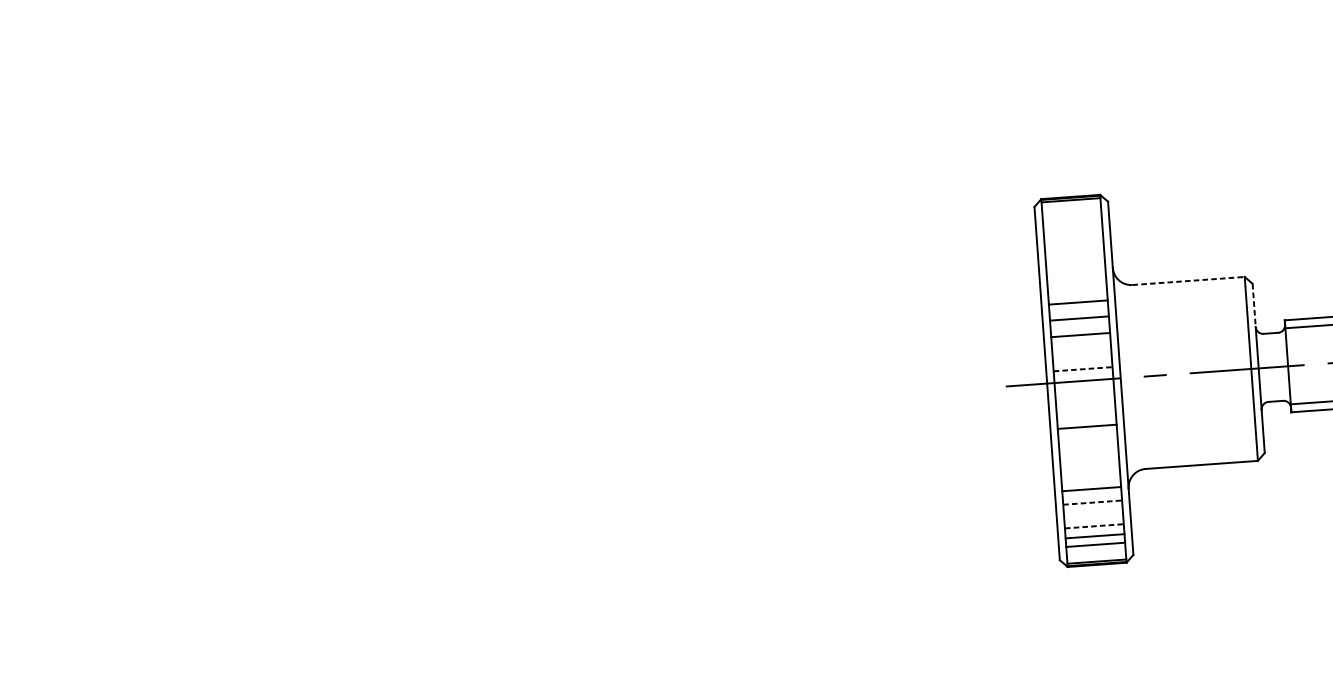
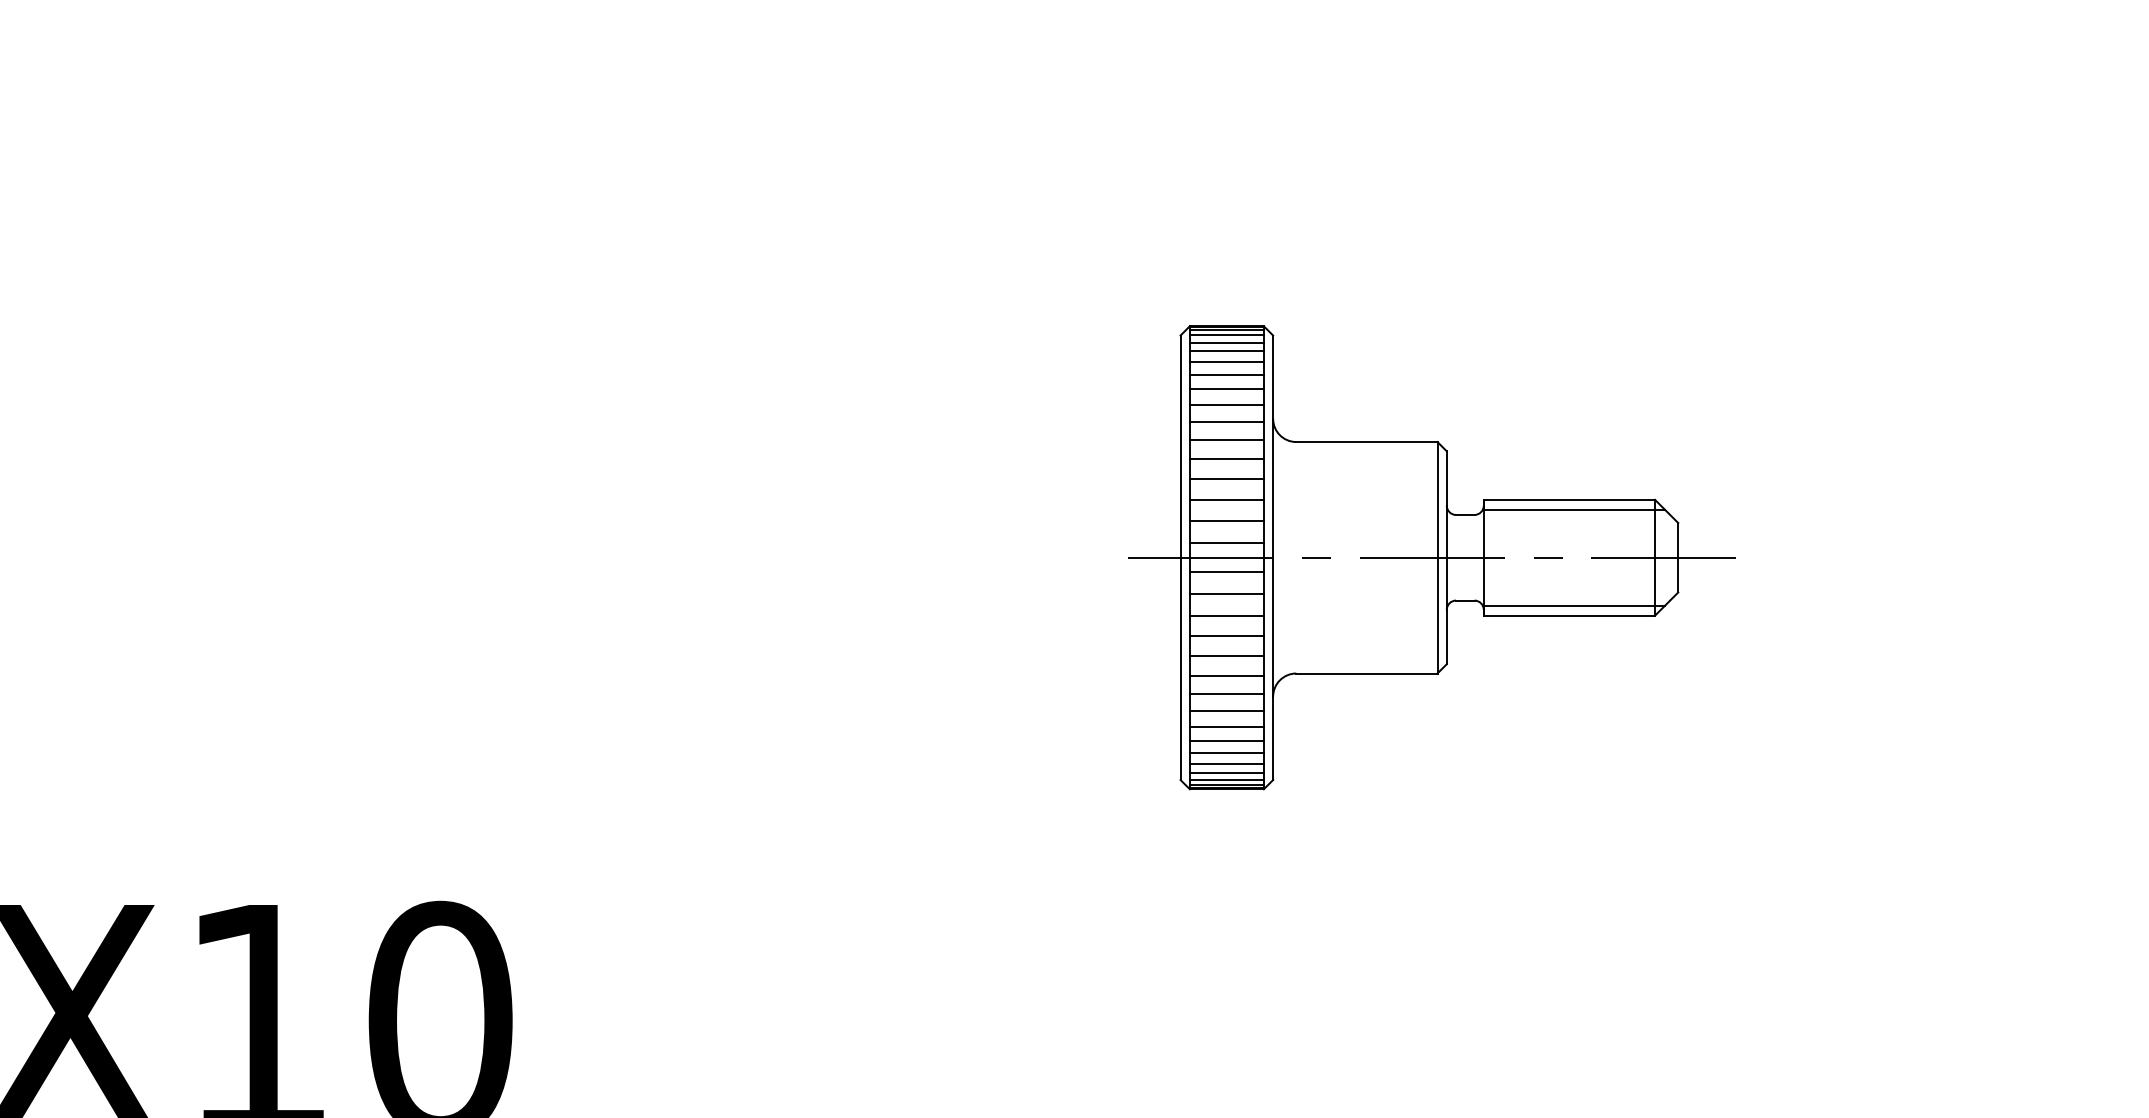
line: (1071, 204) -> (1226, 335), added
line: (1071, 209) -> (1226, 342), added
line: (1071, 217) -> (1226, 351), added
line: (1072, 225) -> (1226, 362), added
line: (1073, 235) -> (1226, 374), added
line: (1074, 246) -> (1226, 388), added
line: (1074, 259) -> (1226, 404), added
line: (1075, 272) -> (1226, 421), added
line: (1188, 281) -> (1366, 442), dashed -> solid
line: (1076, 286) -> (1226, 439), added
line: (1253, 305) -> (1446, 478), dashed -> solid
line: (1081, 352) -> (1226, 521), added
line: (1083, 369) -> (1227, 543), dashed -> solid
line: (1084, 392) -> (1226, 572), added
line: (1085, 410) -> (1226, 594), added
line: (1088, 443) -> (1226, 636), added
line: (1089, 459) -> (1226, 656), added
line: (1090, 474) -> (1226, 675), added
line: (1093, 502) -> (1227, 710), dashed -> solid
line: (1093, 515) -> (1226, 726), added
line: (1094, 526) -> (1227, 740), dashed -> solid
line: (1095, 552) -> (1226, 773), added
line: (1096, 557) -> (1226, 780), added

